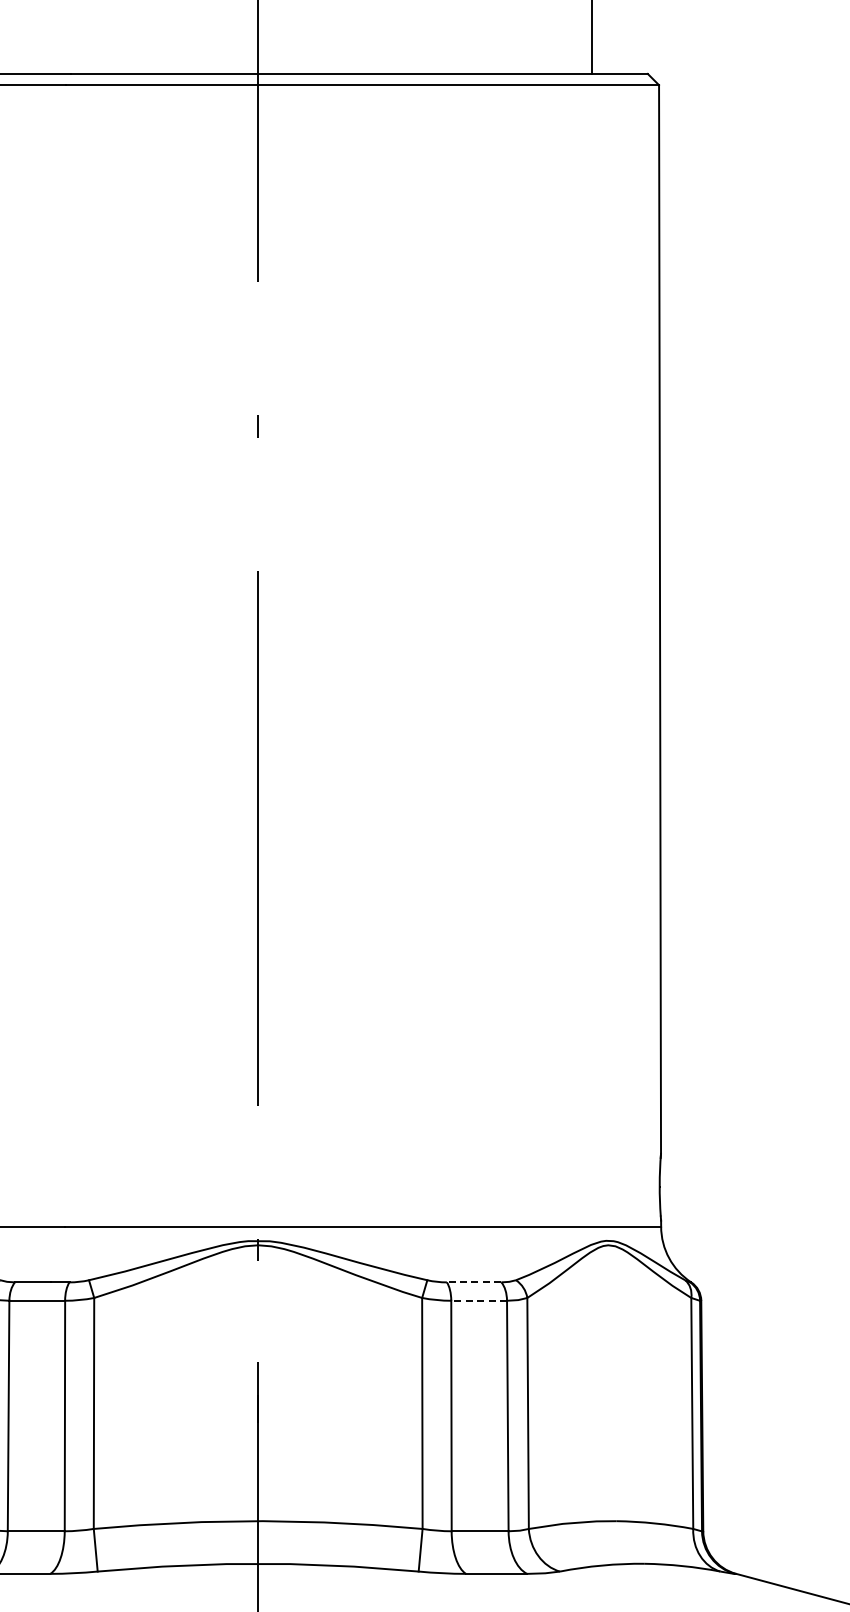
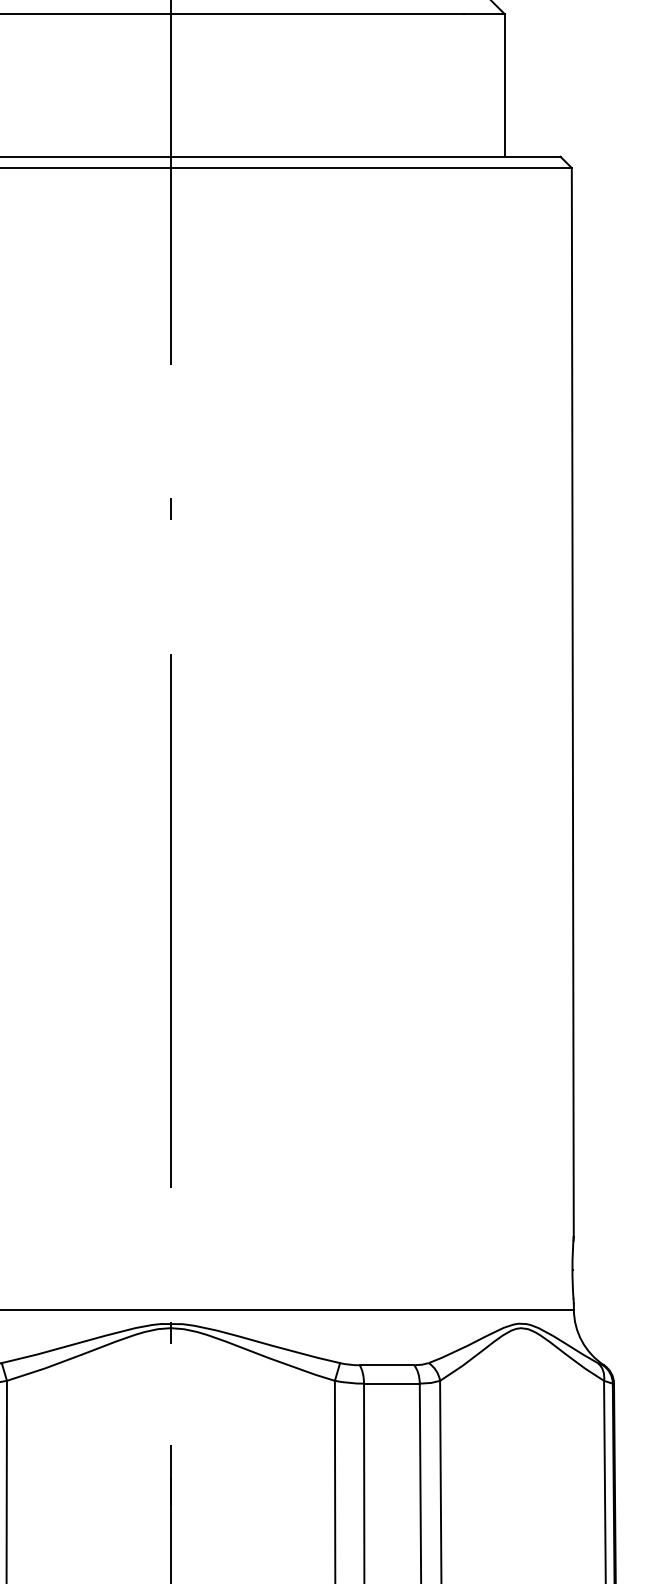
line: (473, 1282) -> (386, 1365), dashed -> solid
line: (479, 1300) -> (392, 1383), dashed -> solid

